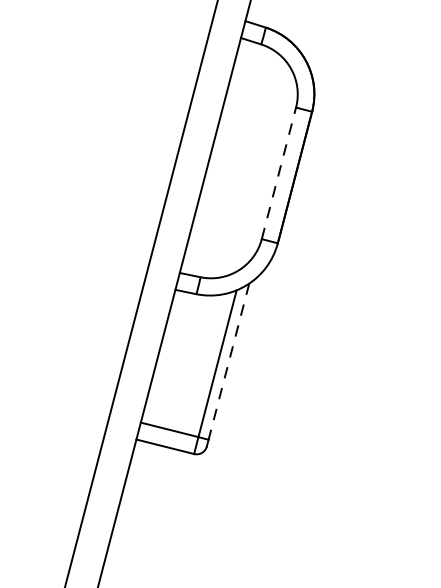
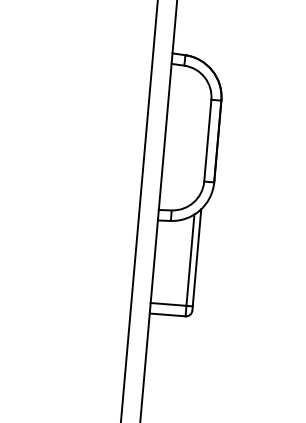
line: (278, 172) -> (207, 140), dashed -> solid
line: (229, 361) -> (197, 257), dashed -> solid

